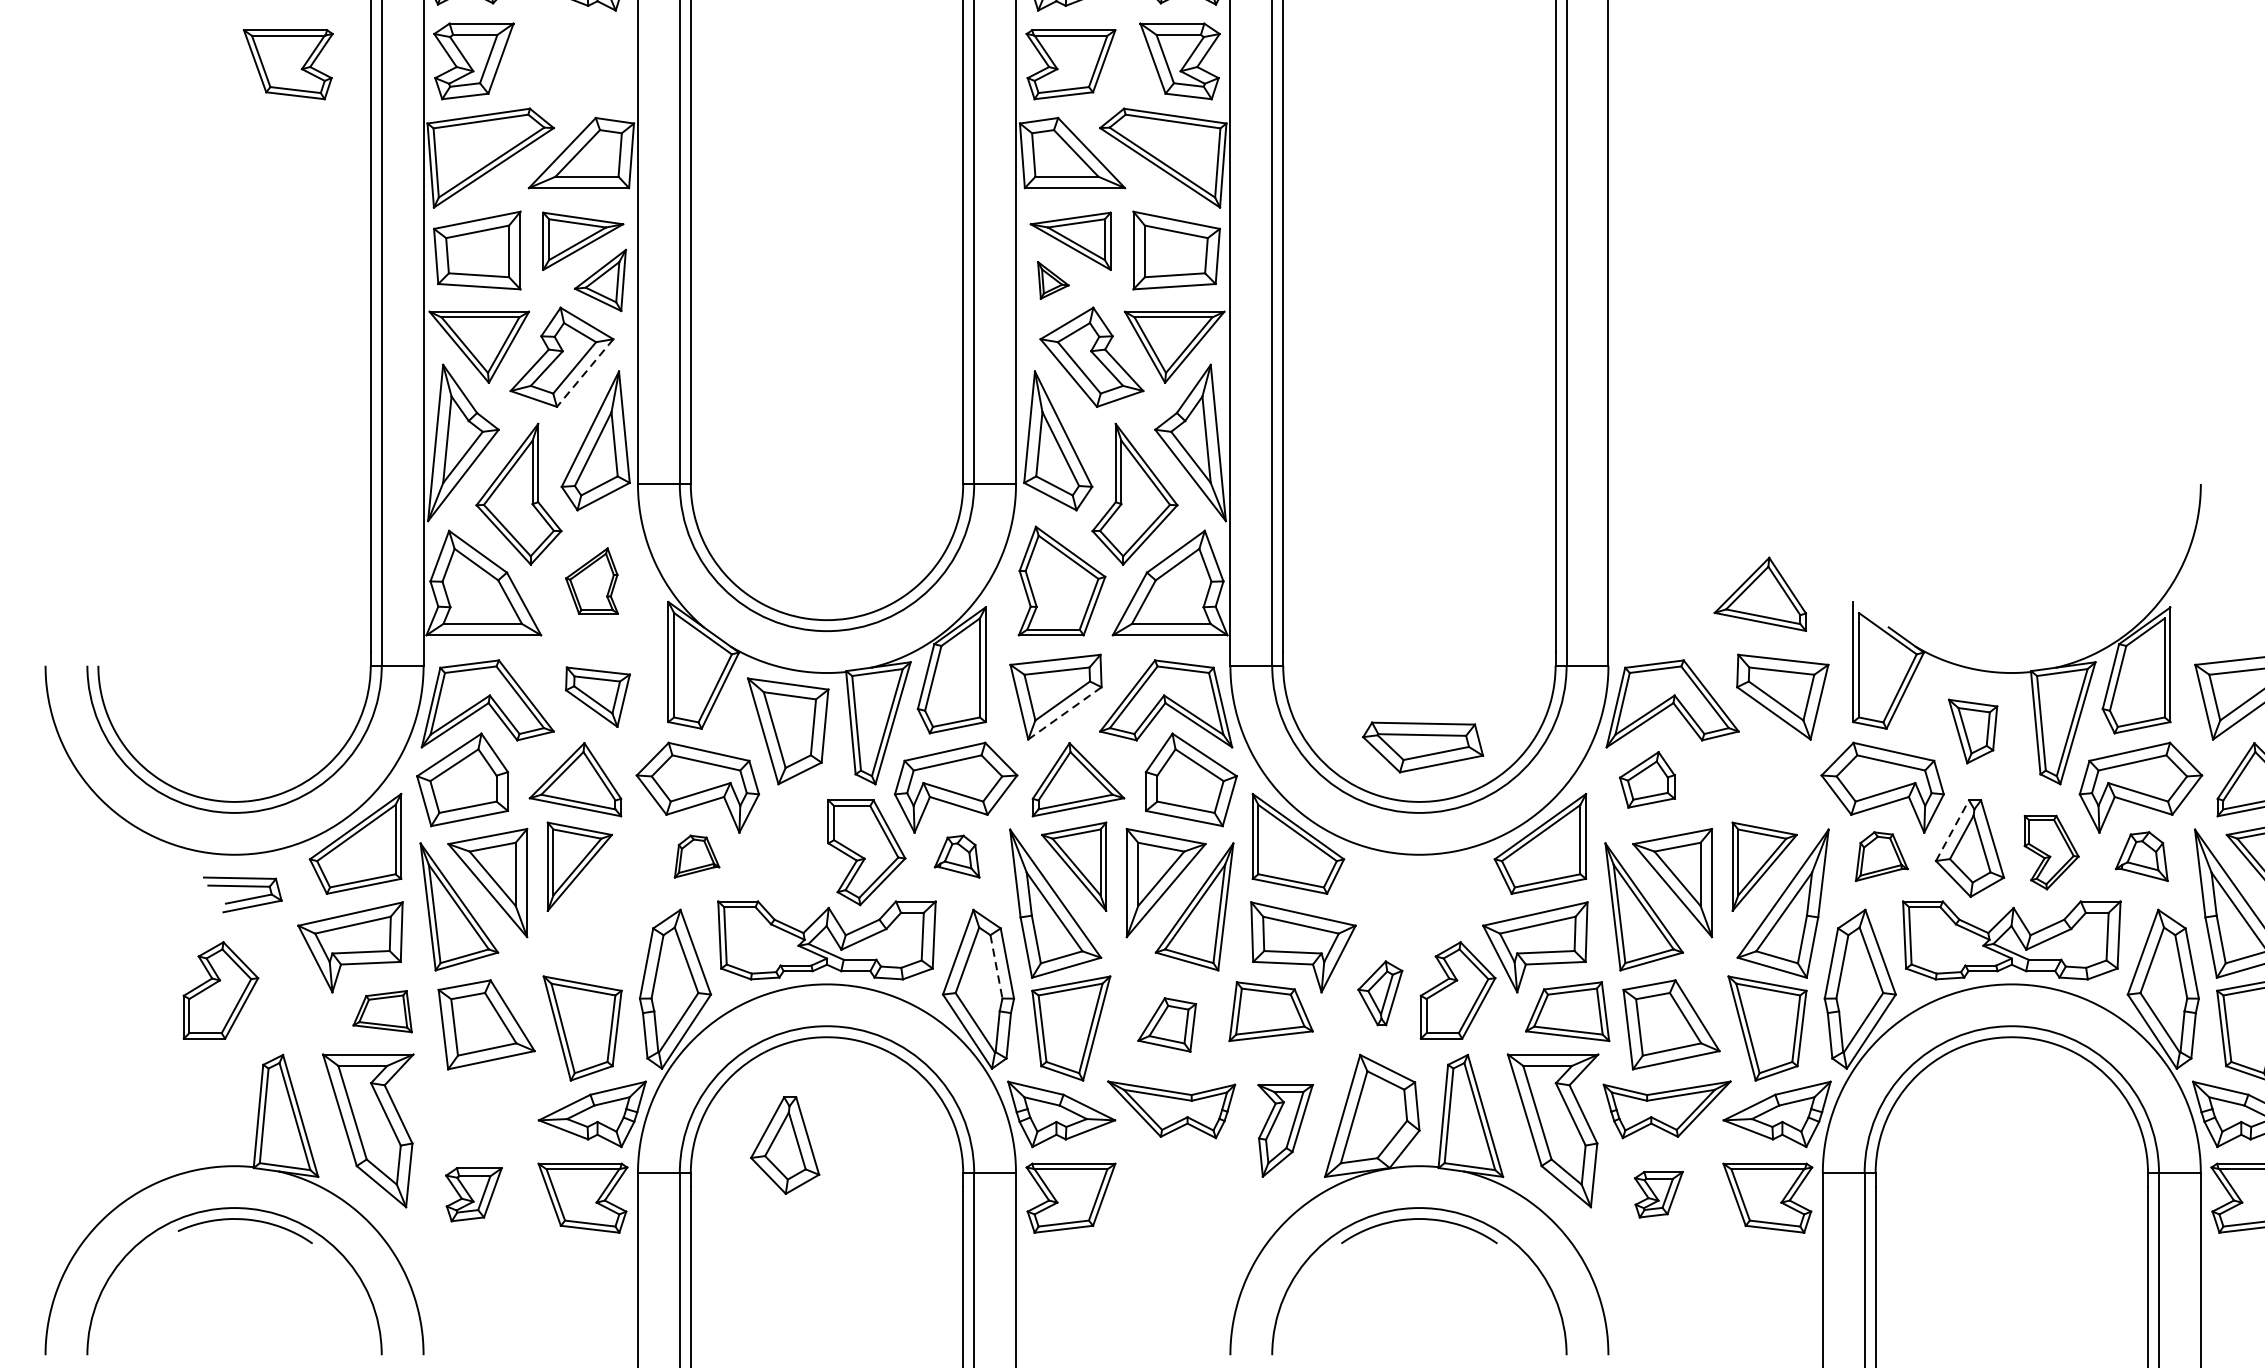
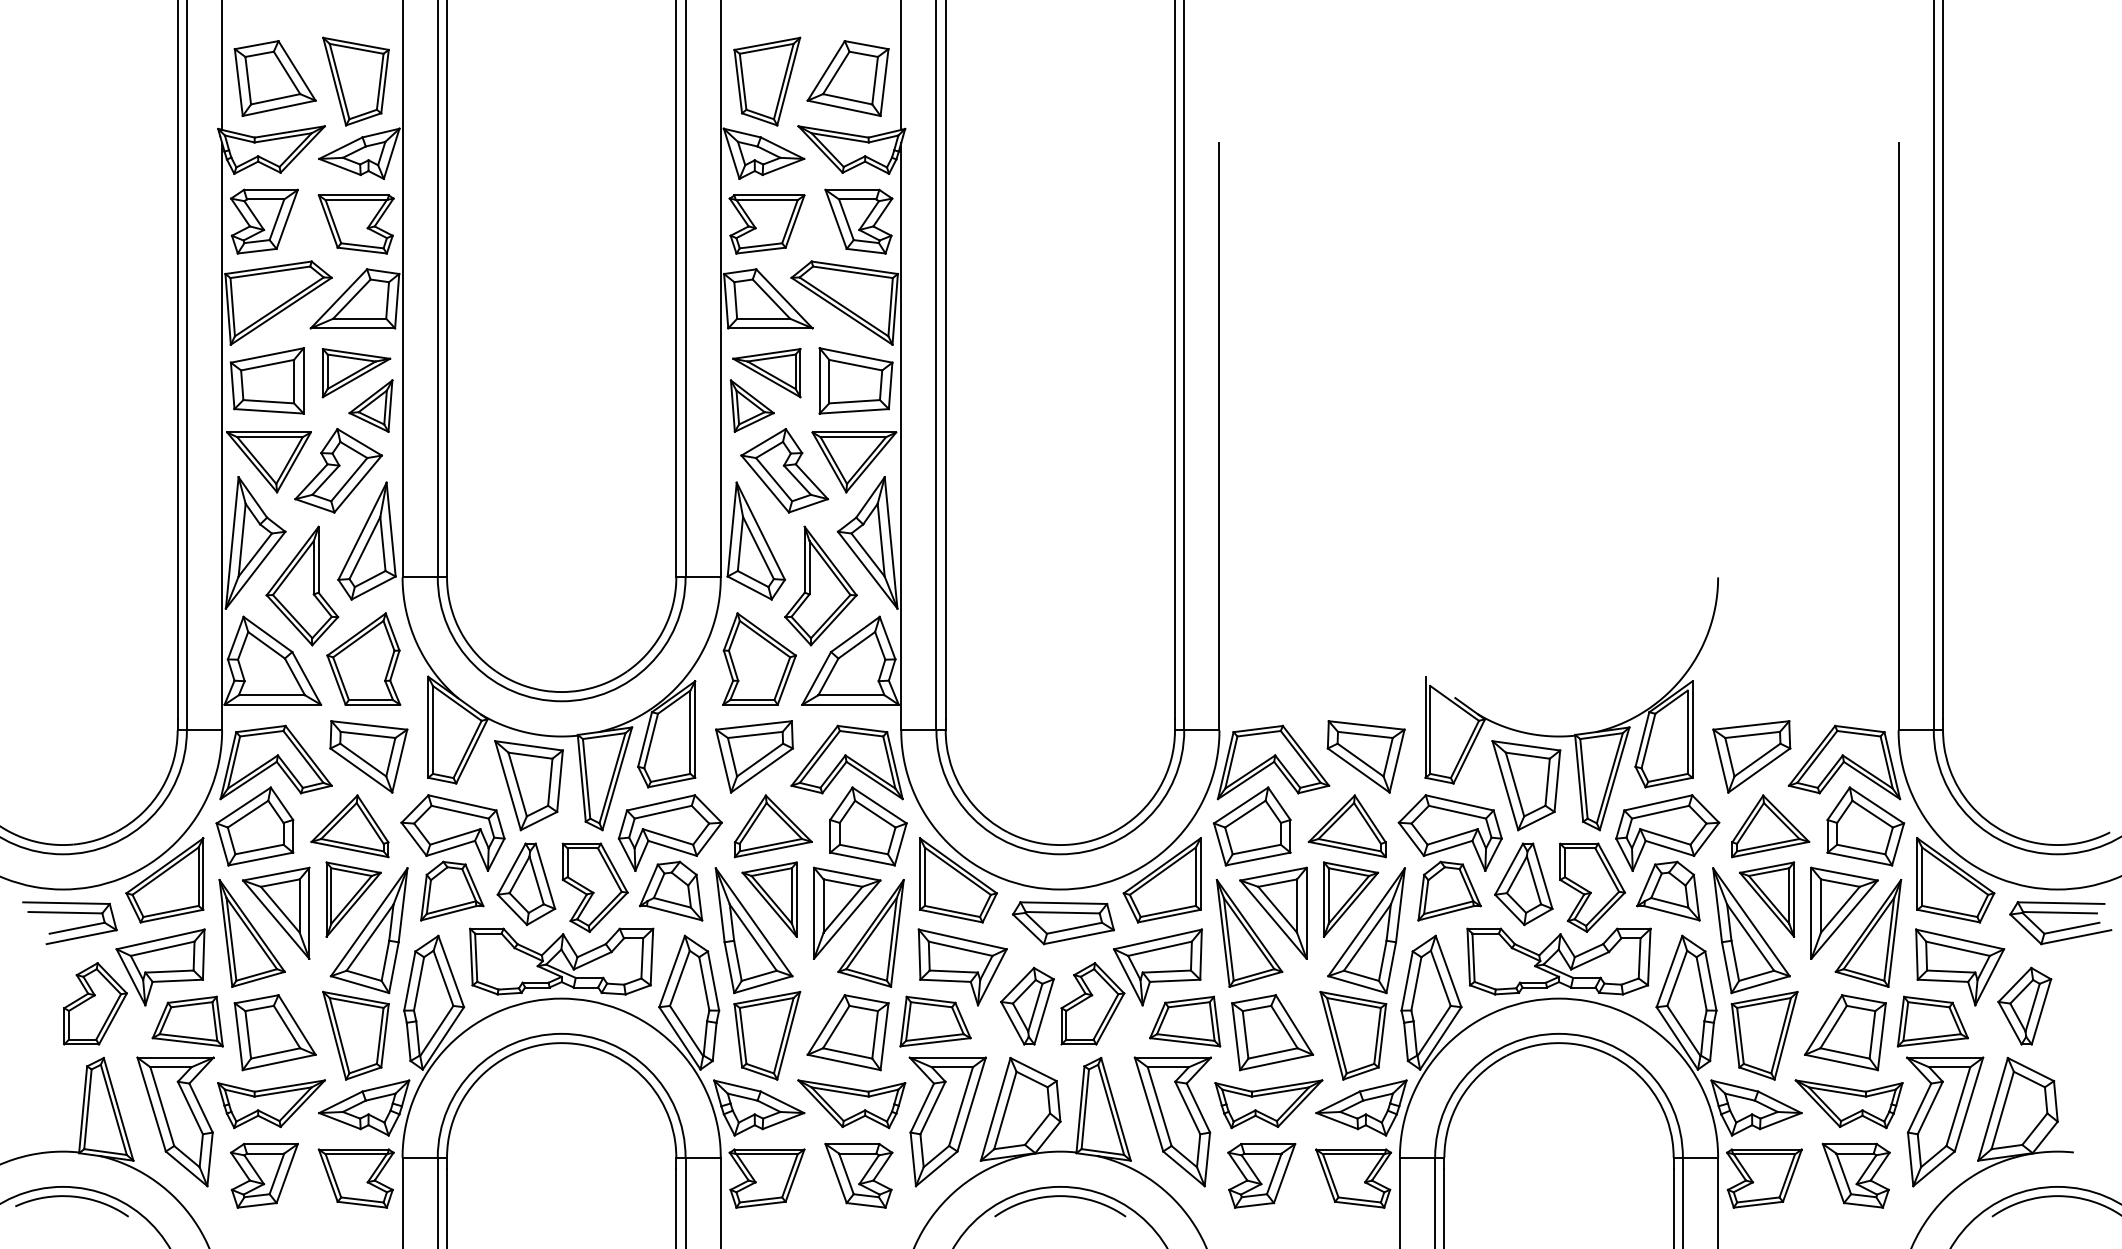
part: (287, 64) -> (355, 224), moved
part: (1052, 279) -> (751, 405), size x1.67
line: (584, 373) -> (357, 484), dashed -> solid
part: (591, 580) -> (363, 658), size x1.67
part: (1759, 594) -> (1346, 826), moved
part: (597, 696) -> (368, 756), size x1.43
line: (1064, 713) -> (761, 770), dashed -> solid
part: (1973, 731) -> (1526, 785), size x1.67
part: (1421, 747) -> (1062, 923), moved
part: (1646, 779) -> (1251, 826), size x1.67
line: (1953, 829) -> (1509, 868), dashed -> solid
part: (2051, 852) -> (1592, 887), size x1.43
part: (697, 855) -> (452, 890), size x1.67
part: (957, 855) -> (671, 890), size x1.67
part: (1881, 855) -> (1449, 890), size x1.43
part: (2141, 855) -> (1668, 890), size x1.43
part: (242, 895) -> (69, 923), size x1.43
part: (597, 903) -> (368, 930), added
line: (996, 967) -> (704, 984), dashed -> solid
part: (220, 990) -> (95, 1003), moved
part: (1380, 992) -> (1027, 1005), size x1.43
part: (382, 1011) -> (187, 1021), size x1.43
part: (1166, 1024) -> (847, 1032), size x1.67
part: (482, 1110) -> (271, 1104), added
part: (1285, 1130) -> (947, 1121), size x1.67
part: (785, 1144) -> (526, 883), moved
part: (473, 1194) -> (264, 1175), size x1.43
part: (1179, 1194) -> (858, 1175), added
part: (1658, 1194) -> (1261, 1175), size x1.67

